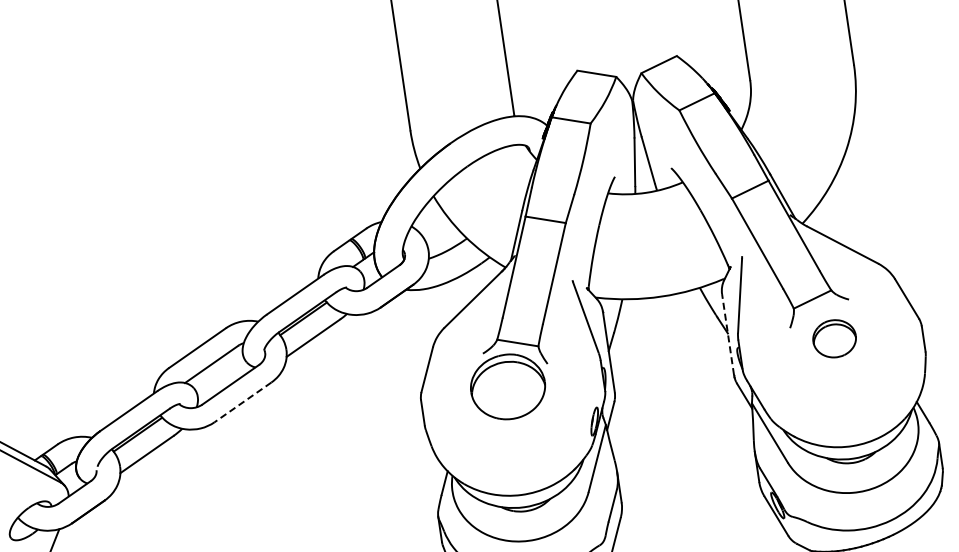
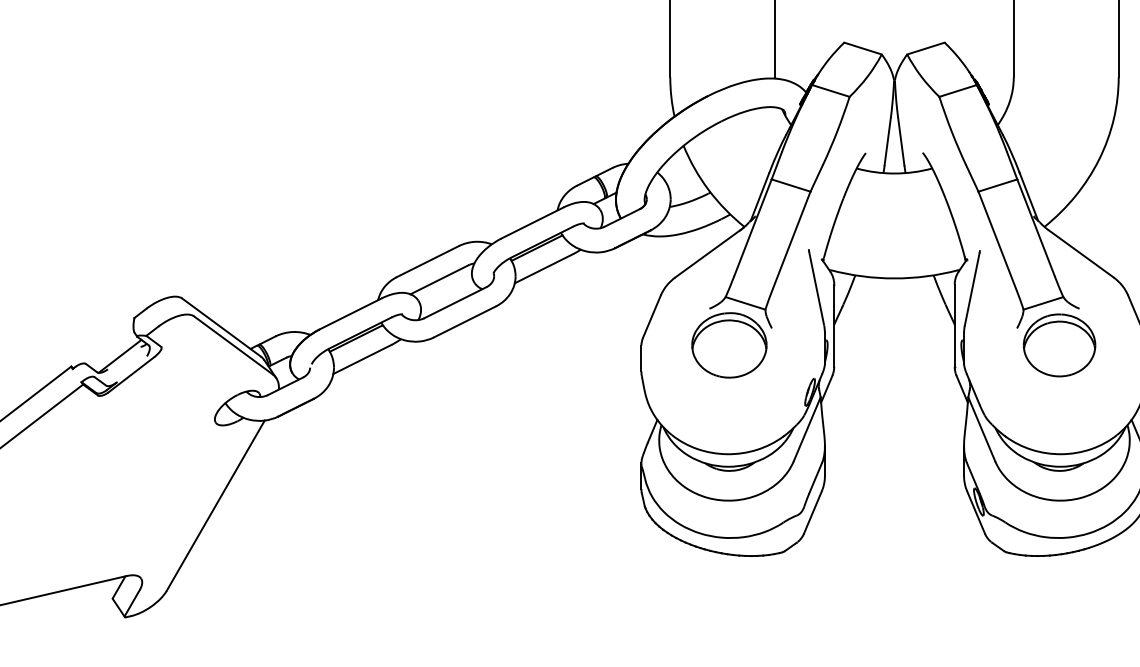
line: (727, 334) -> (954, 325), dashed -> solid
part: (834, 338) -> (1059, 345), size x1.67
line: (242, 402) -> (464, 321), dashed -> solid

